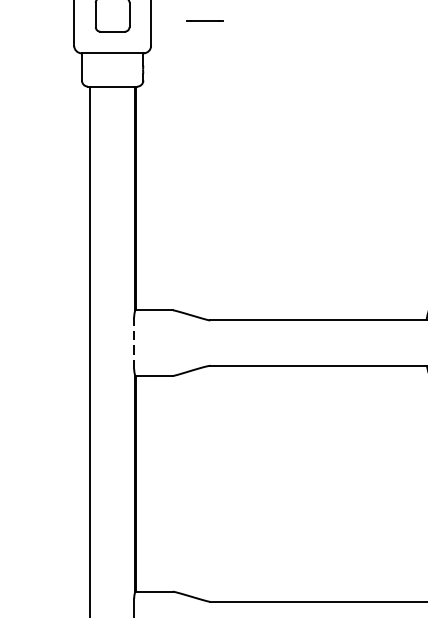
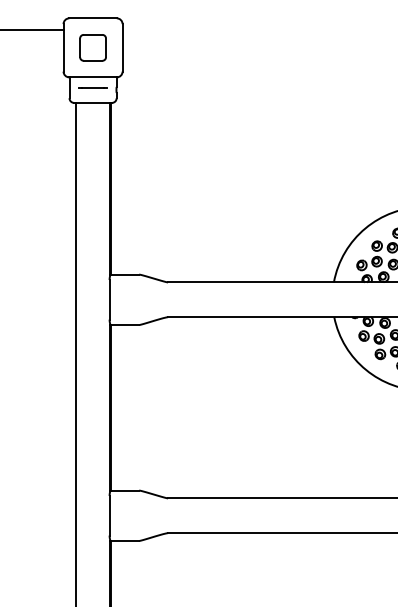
line: (204, 20) -> (92, 87), moved
line: (134, 342) -> (109, 299), dashed -> solid

